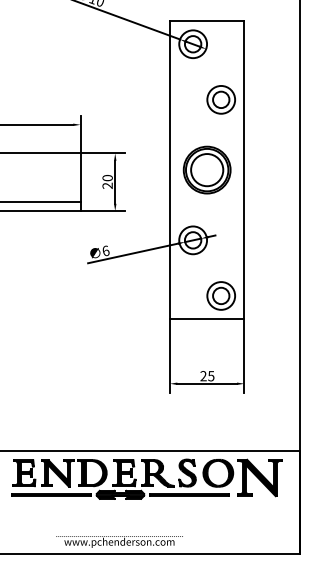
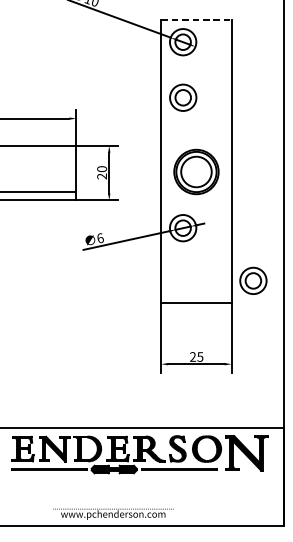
line: (207, 20) -> (196, 19), solid -> dashed
part: (220, 99) -> (182, 97), moved
part: (206, 169) -> (195, 171), moved
part: (220, 295) -> (252, 280), moved

